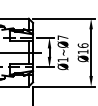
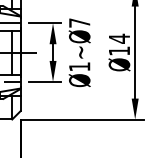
text: (82, 45) -> (118, 38), 16 -> 14

